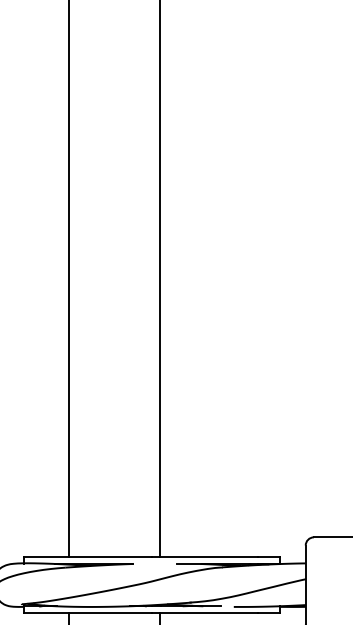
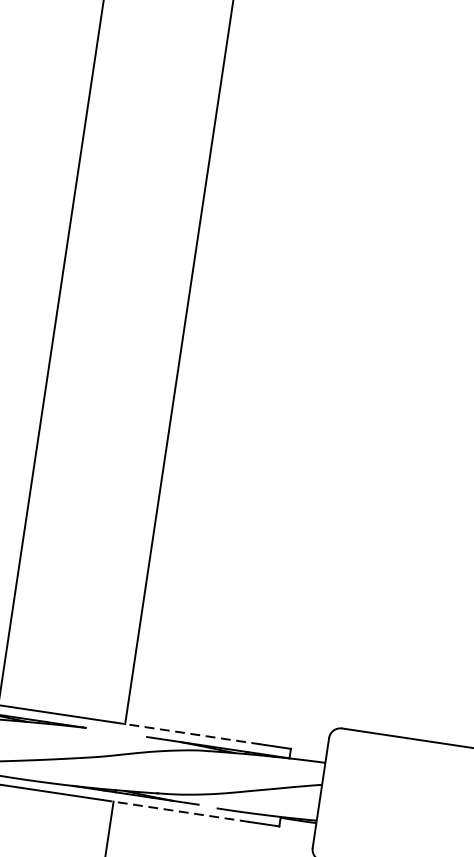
line: (205, 557) -> (187, 733), solid -> dashed
line: (205, 613) -> (176, 811), solid -> dashed

